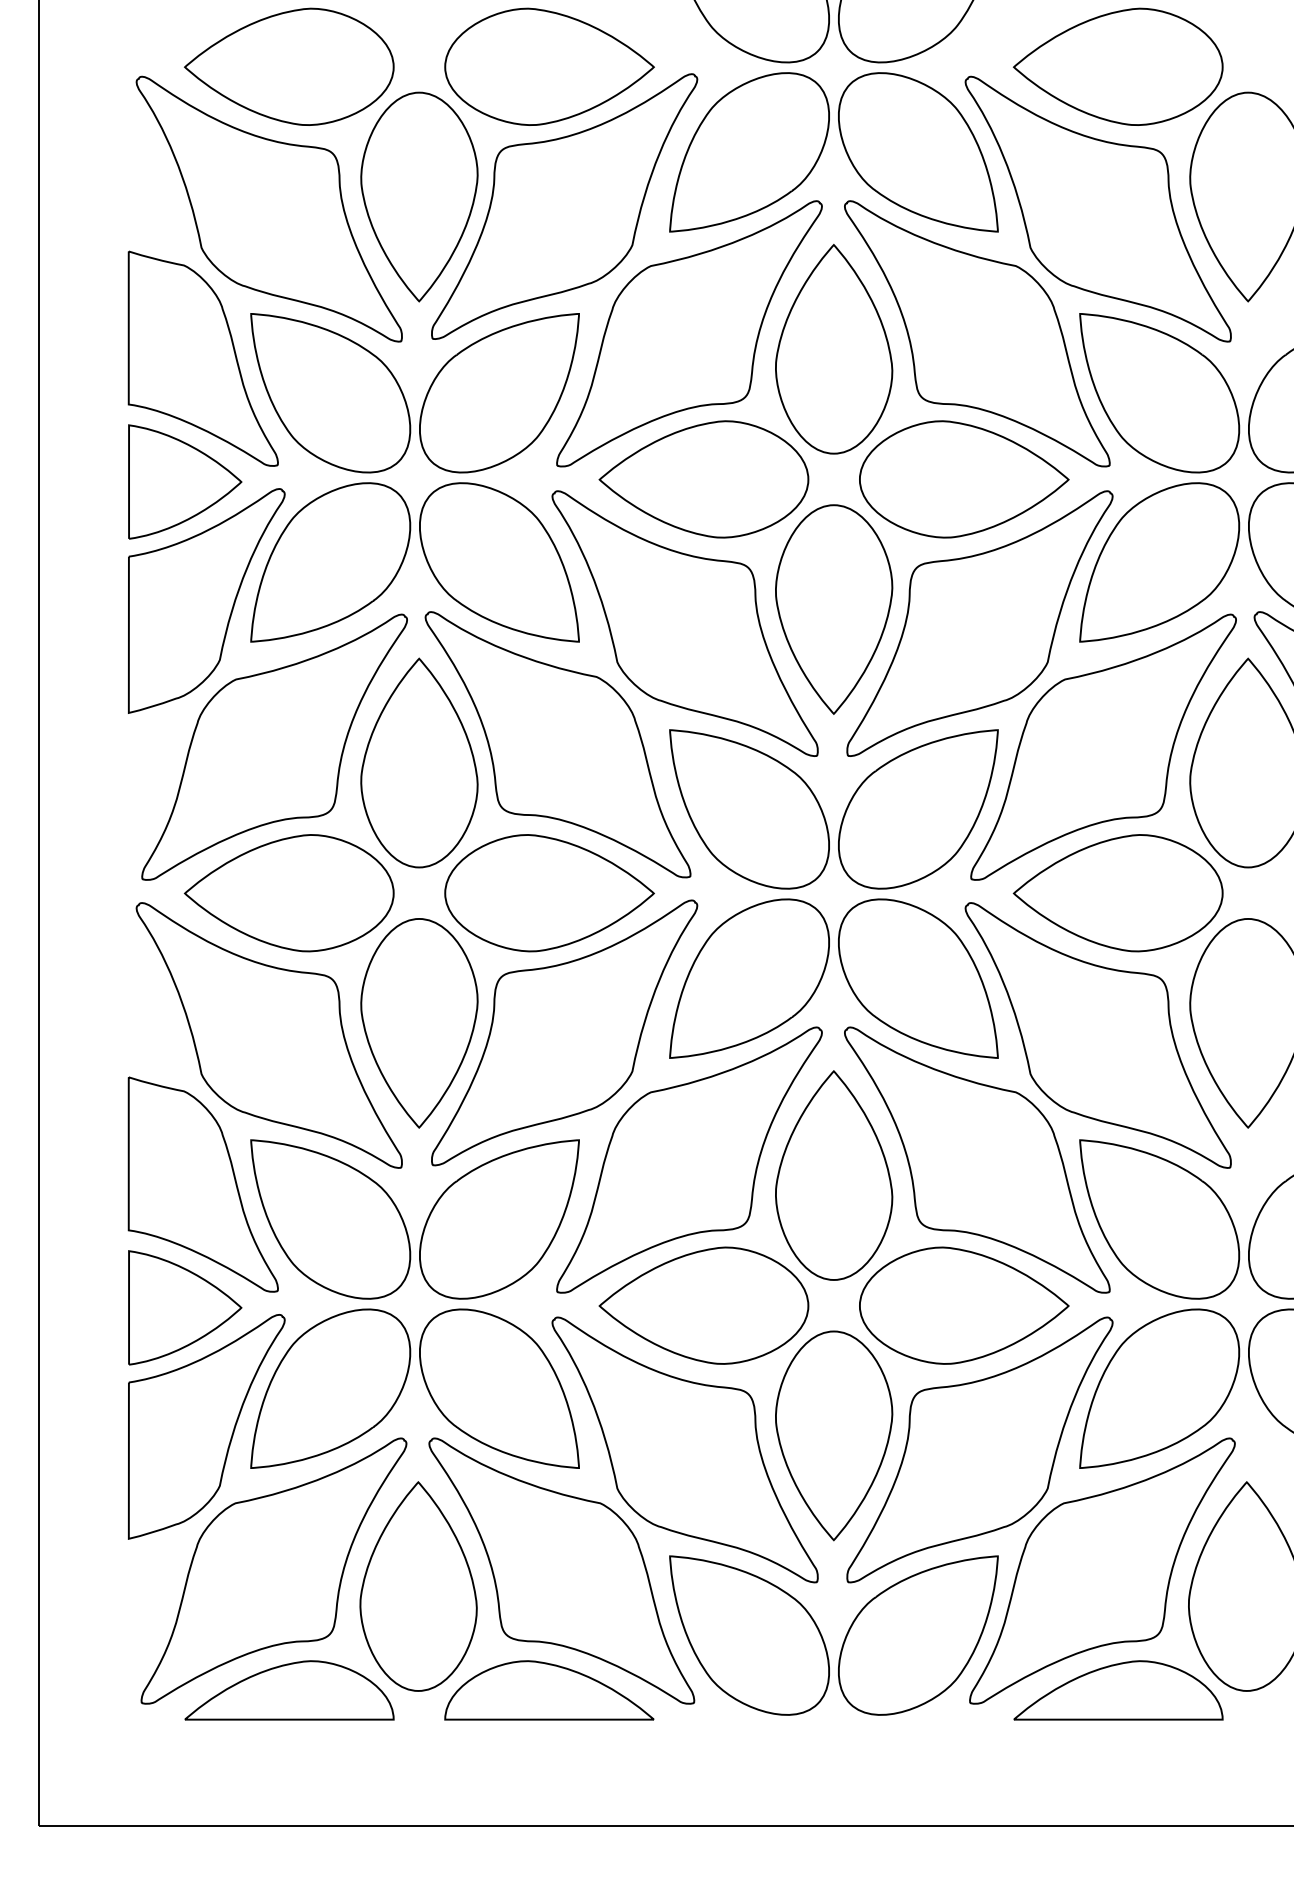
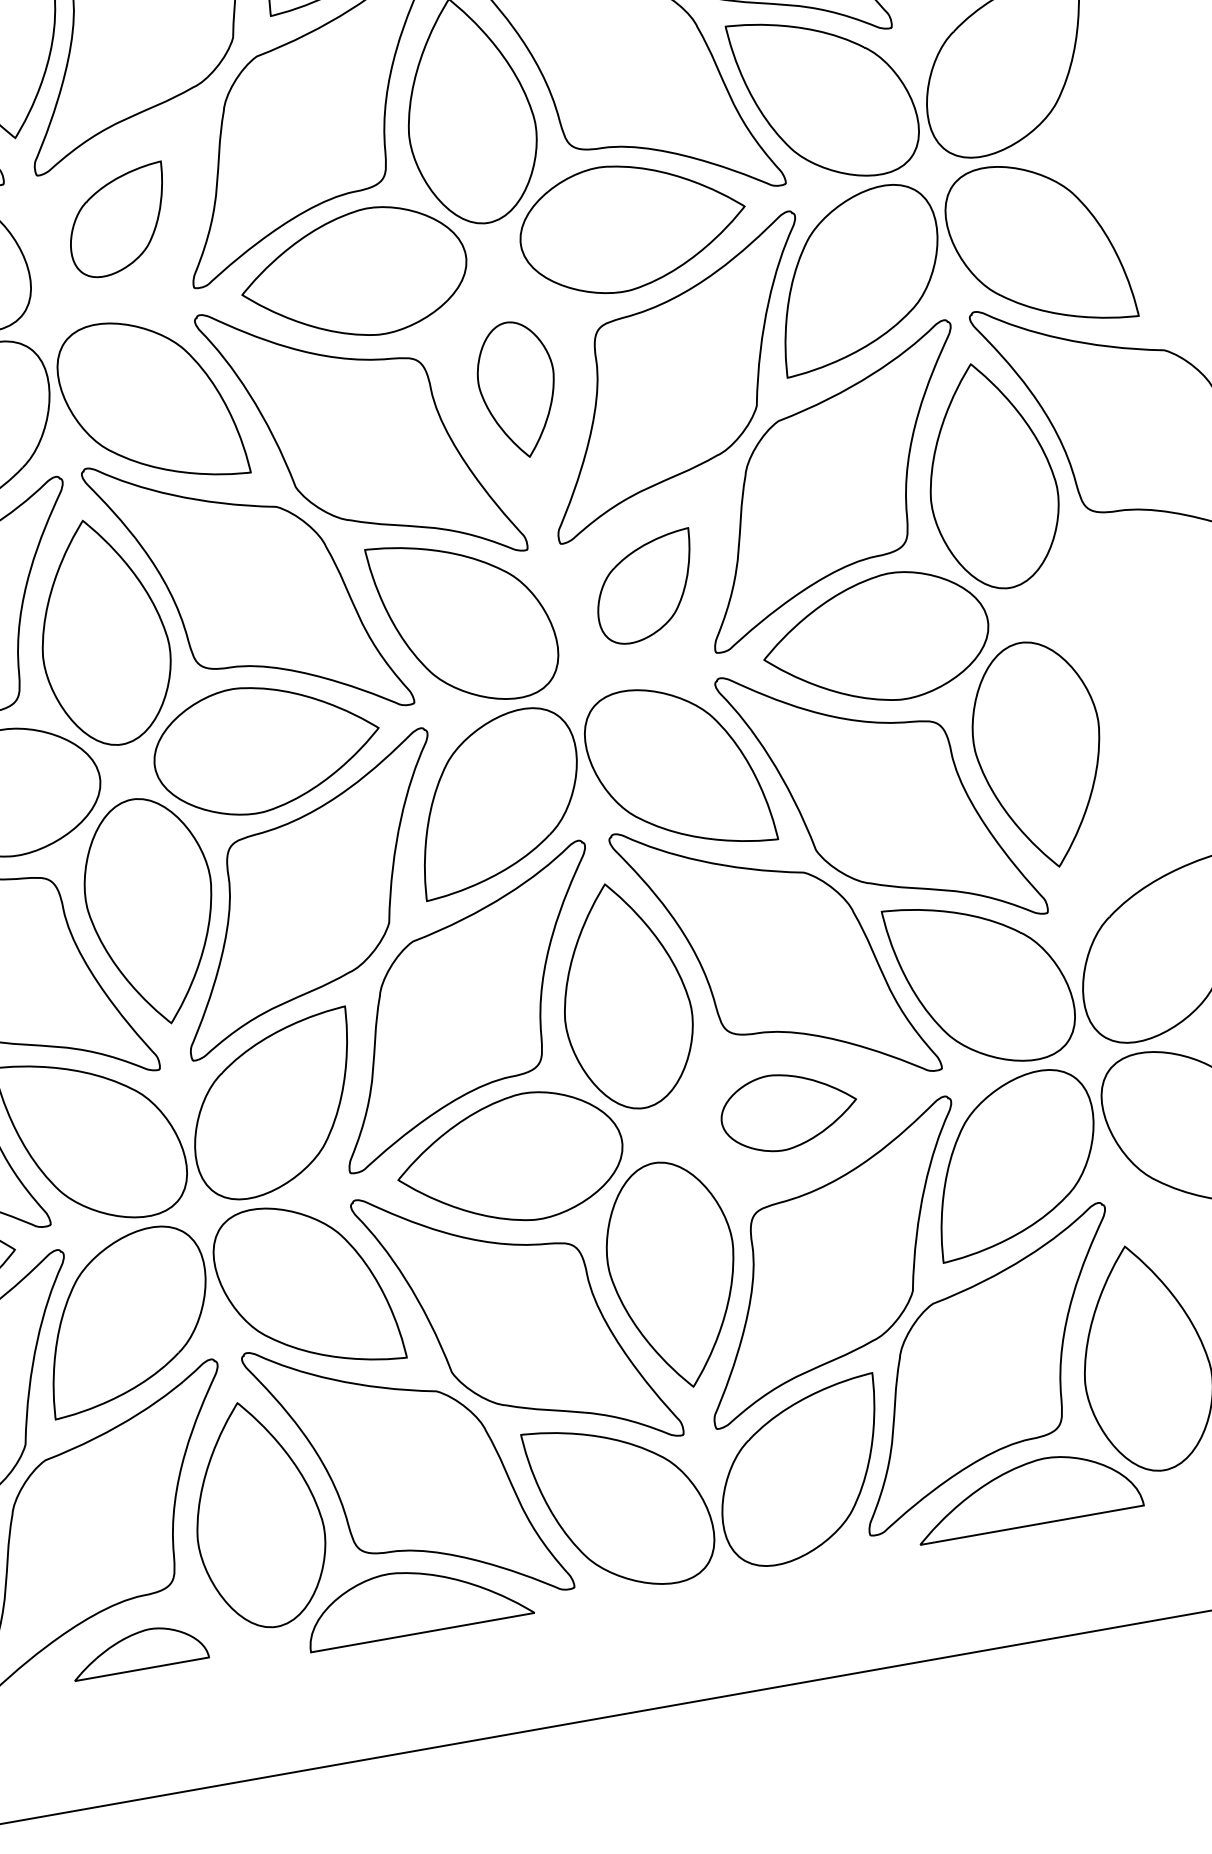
part: (499, 393) -> (118, 221), size x0.6
part: (834, 609) -> (518, 389), size x0.6
part: (918, 809) -> (646, 588), size x0.6
part: (964, 1305) -> (789, 1110), size x0.6
part: (289, 1690) -> (138, 1650), size x0.6

